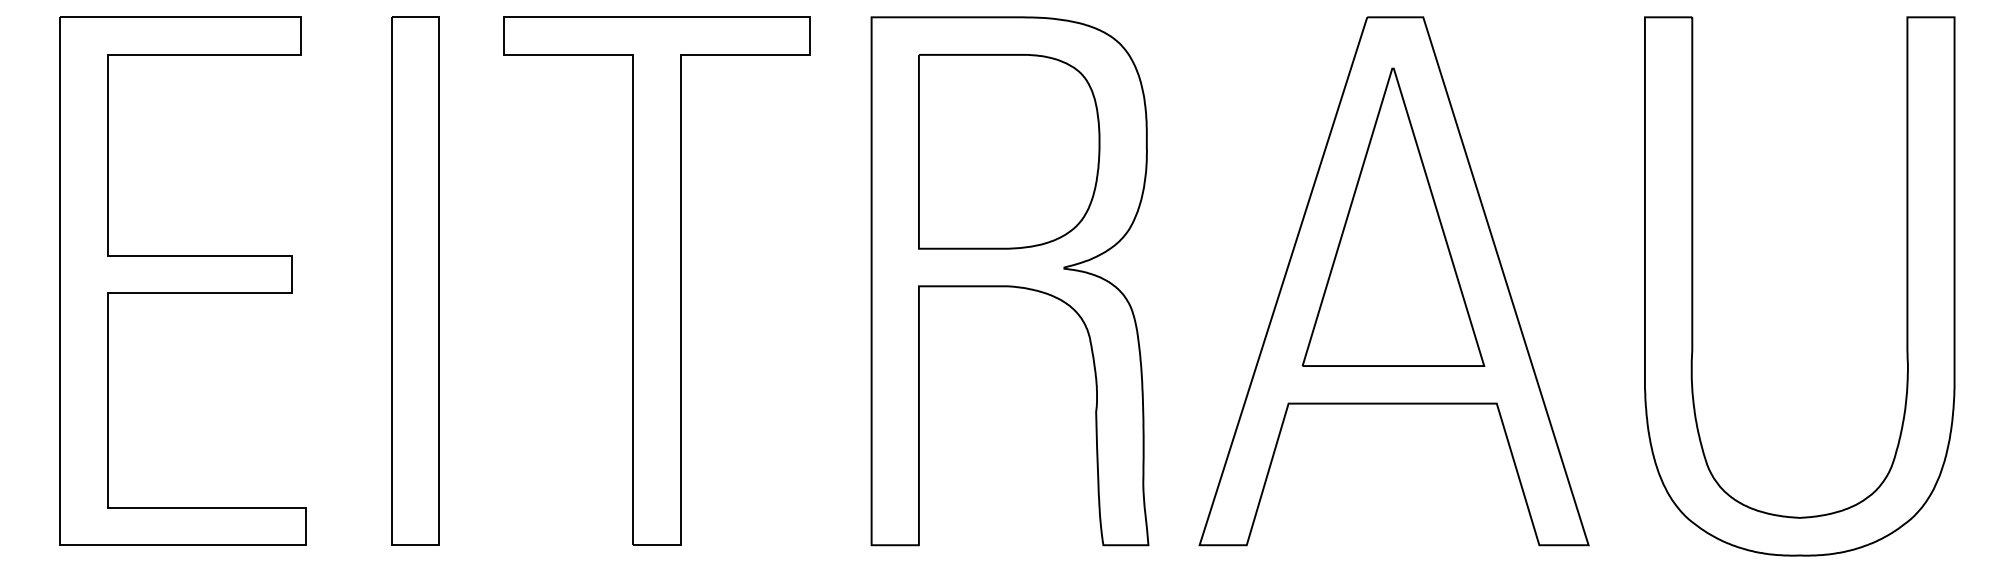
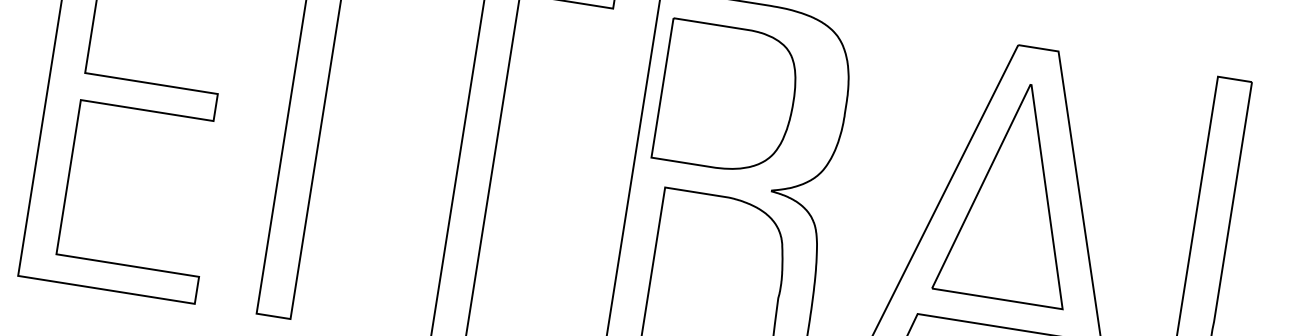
part: (1009, 151) -> (727, 98), moved

